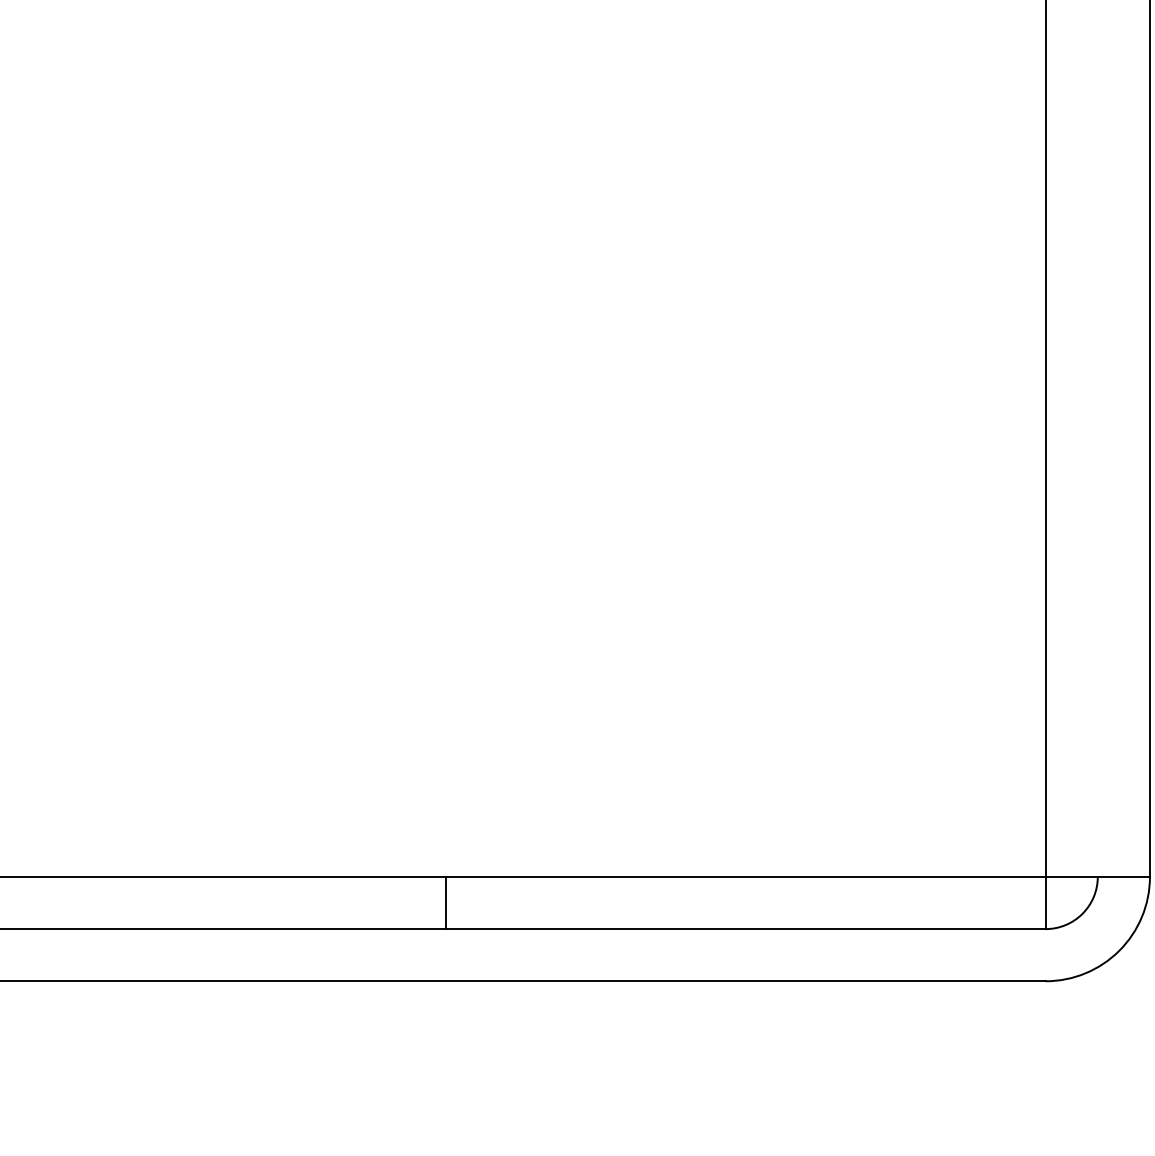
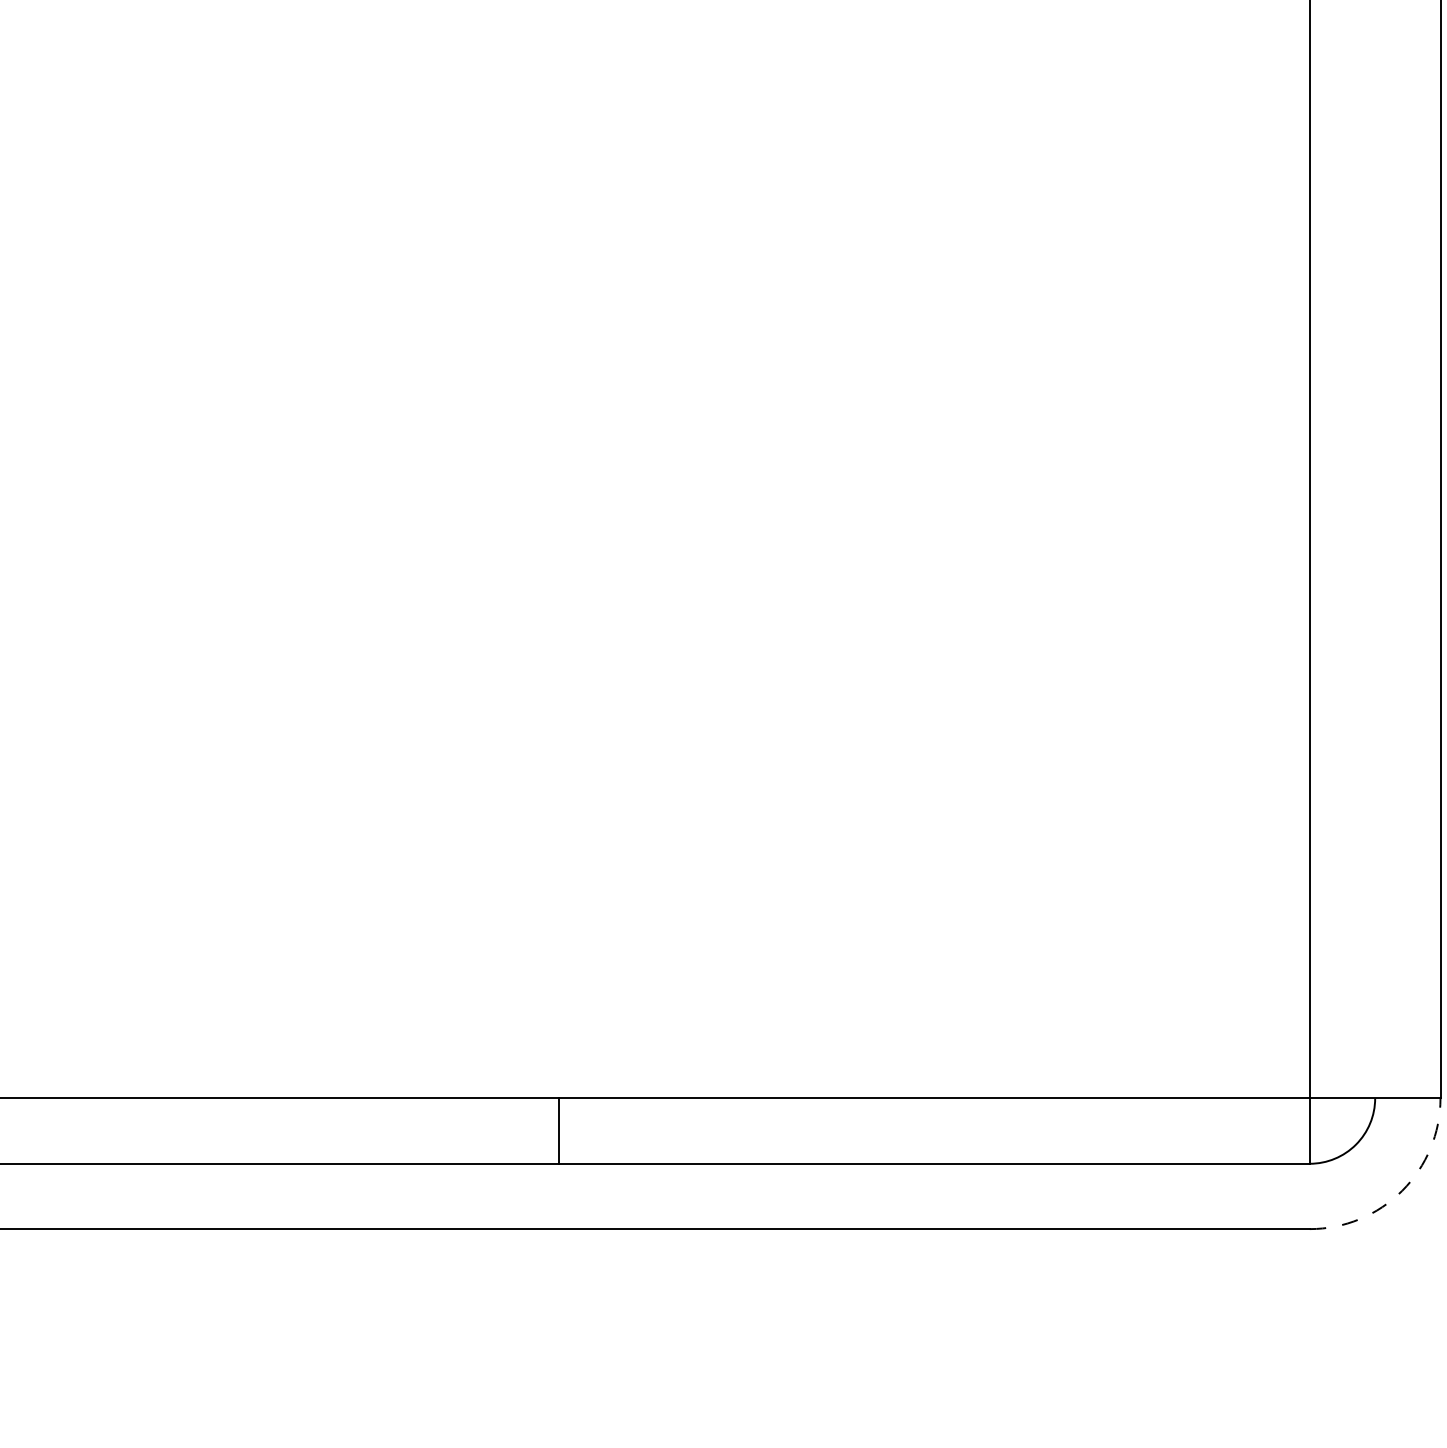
arc: (1119, 950) -> (1402, 1190), solid -> dashed

